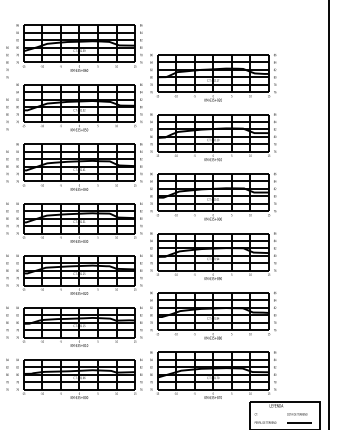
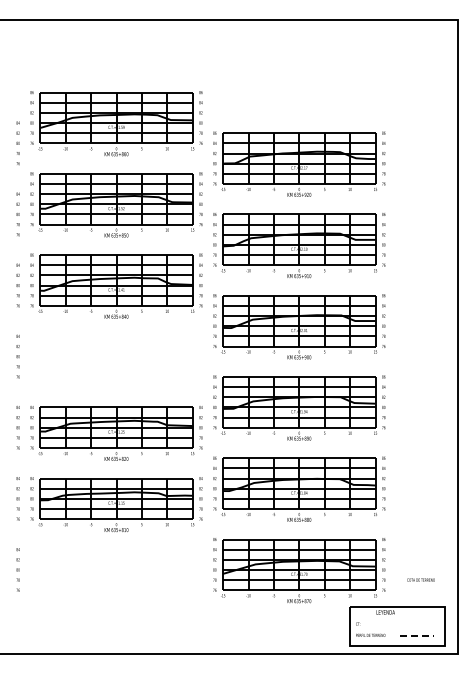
part: (79, 222) -> (116, 361), removed
part: (79, 378) -> (116, 575), removed
text: (296, 413) -> (420, 579), moved
line: (299, 423) -> (417, 636), solid -> dashed

